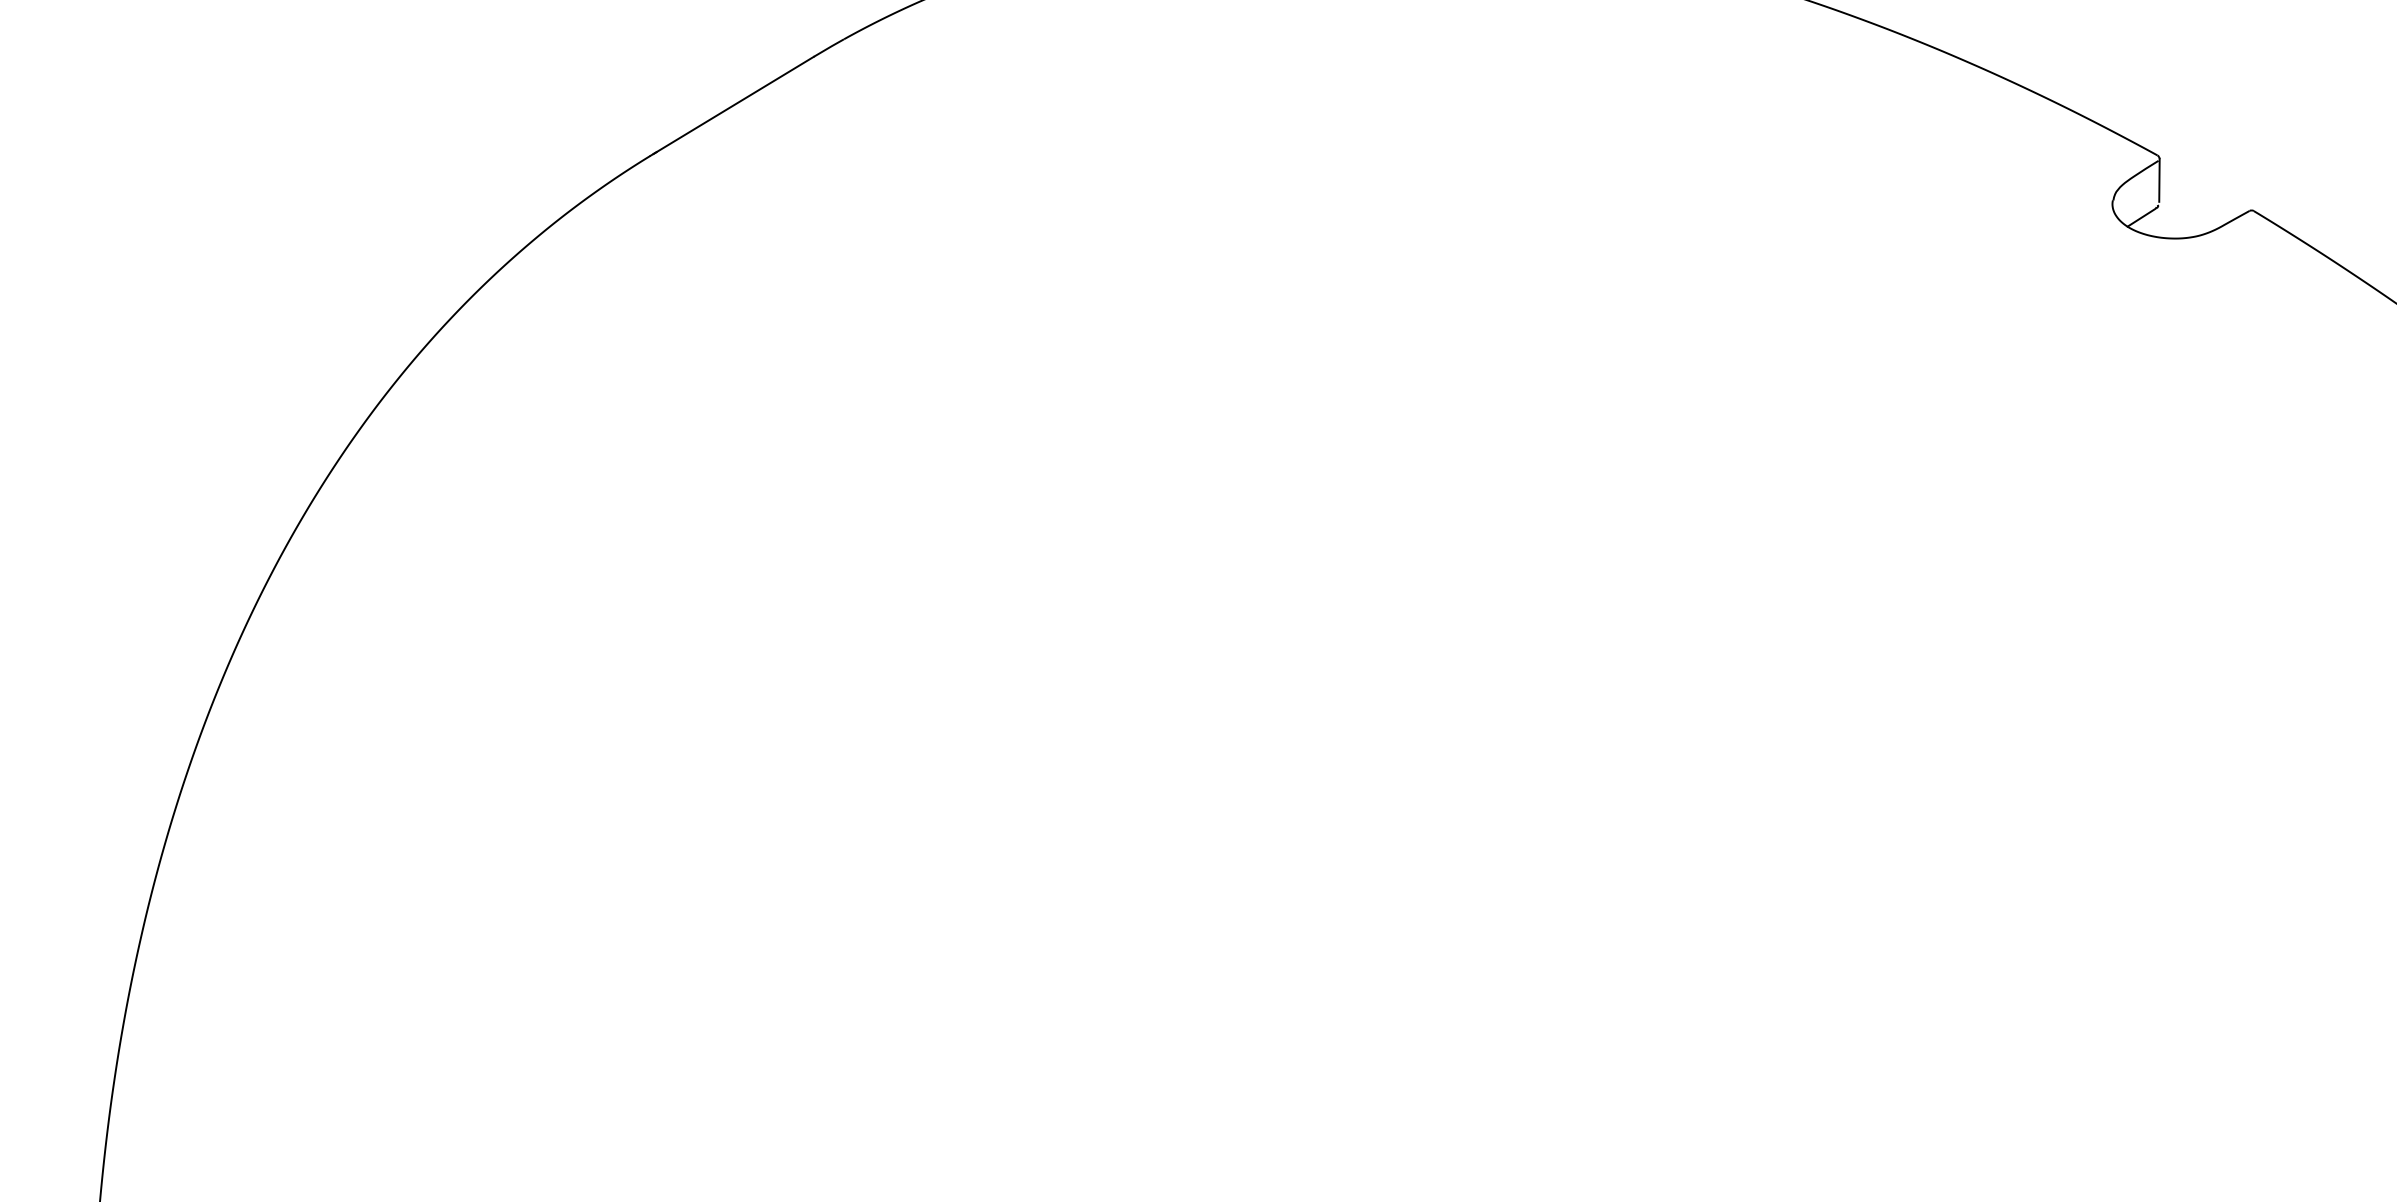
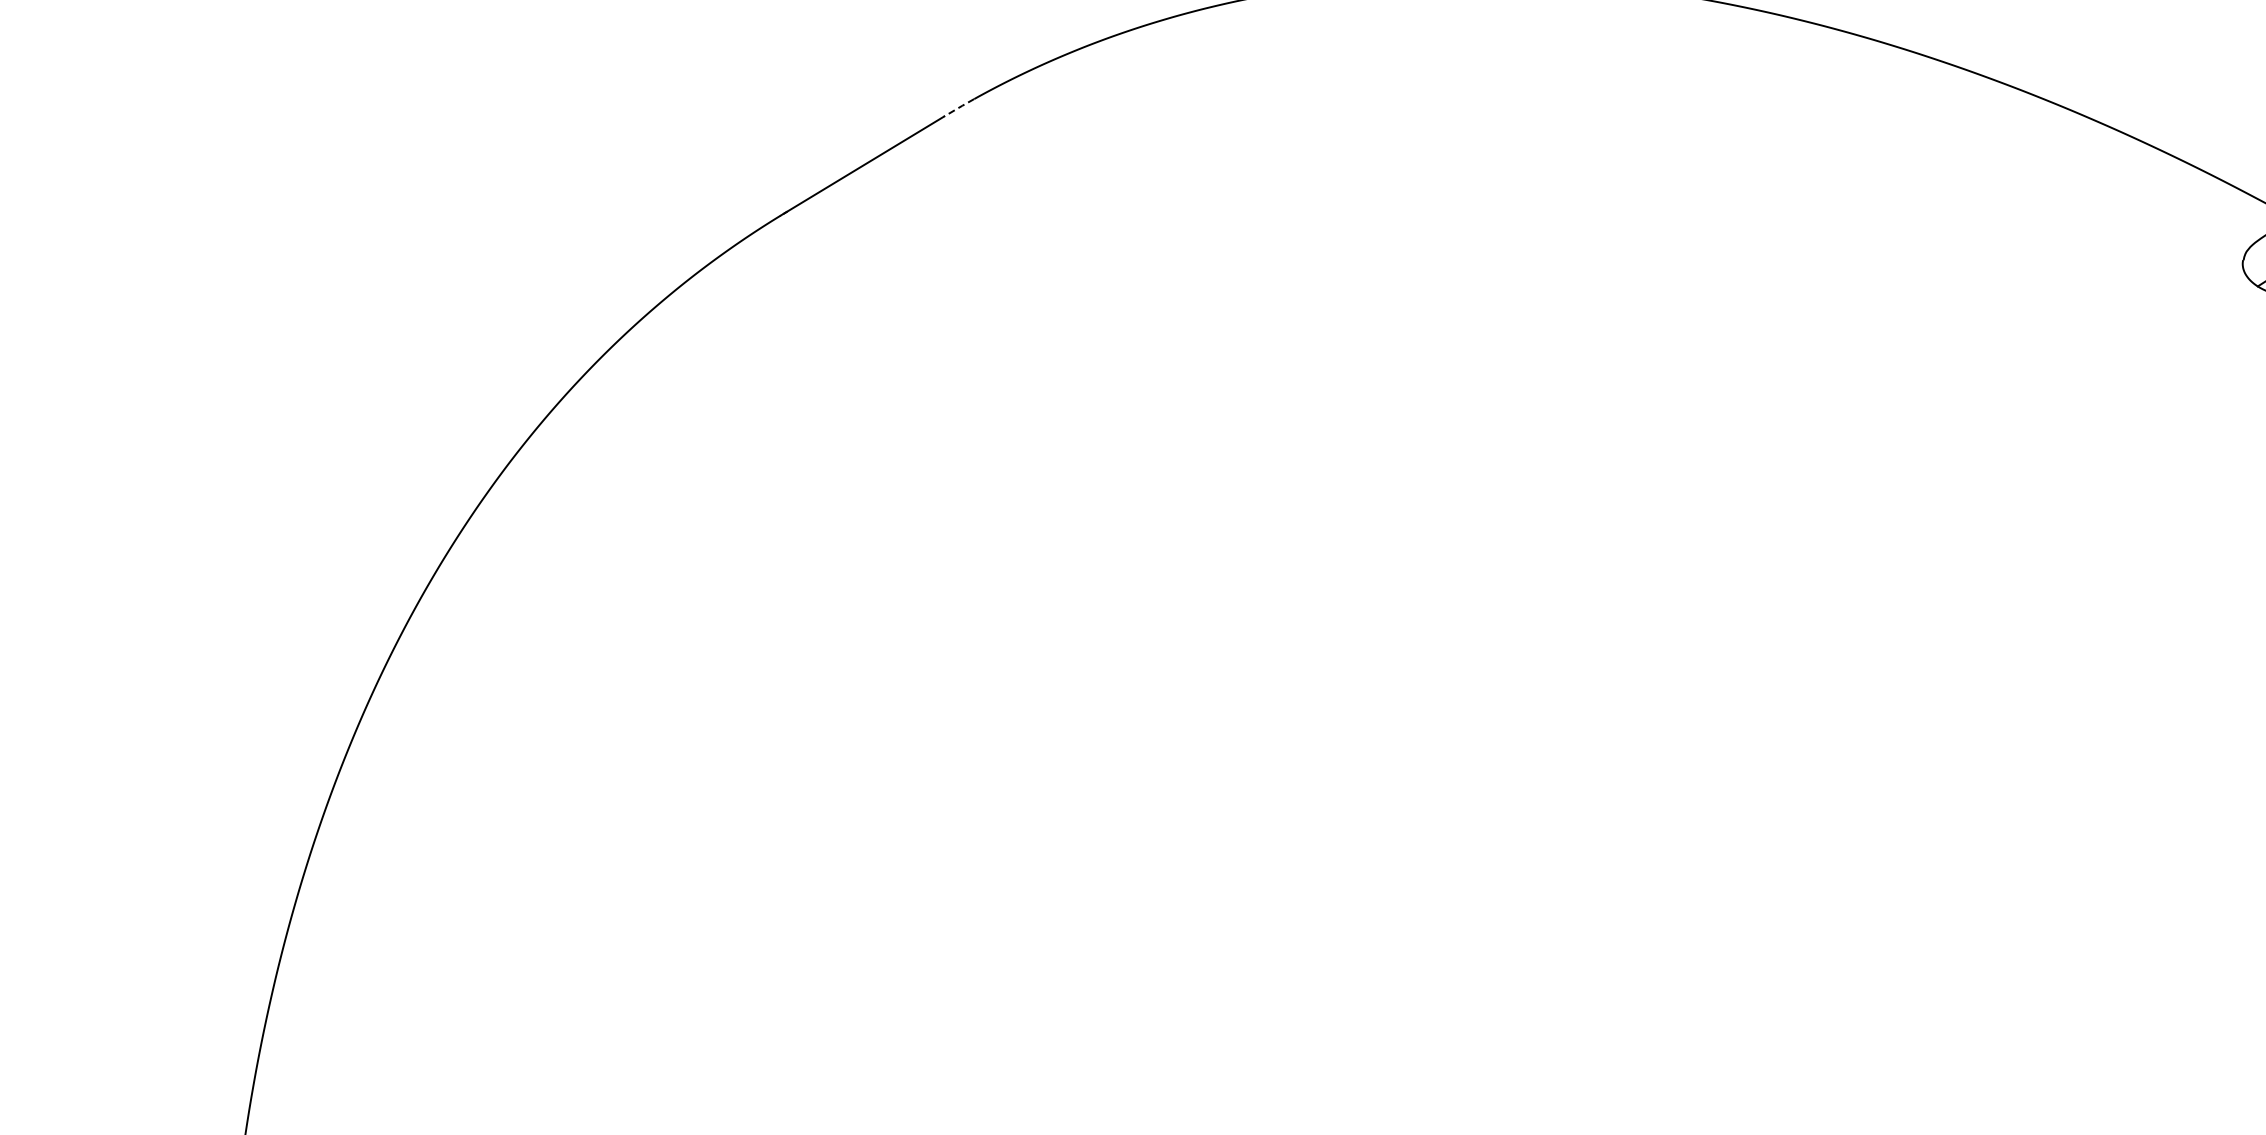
line: (828, 48) -> (958, 108), solid -> dashed

